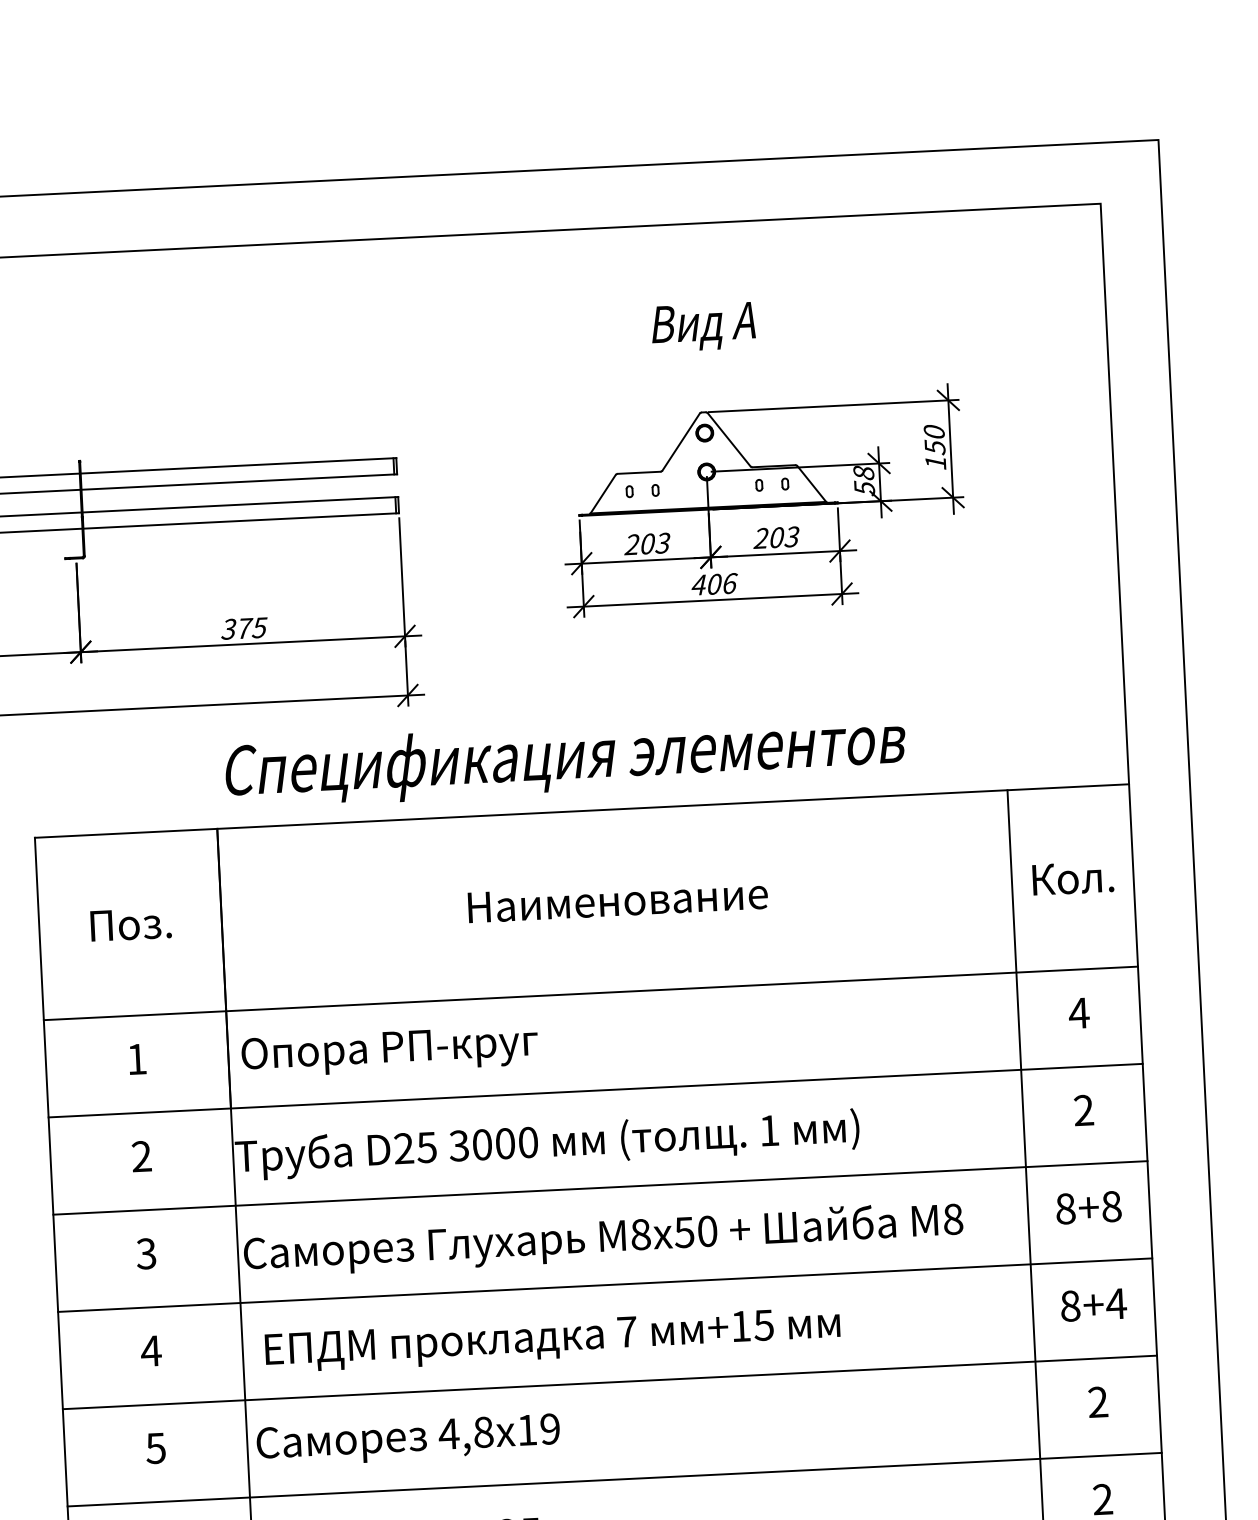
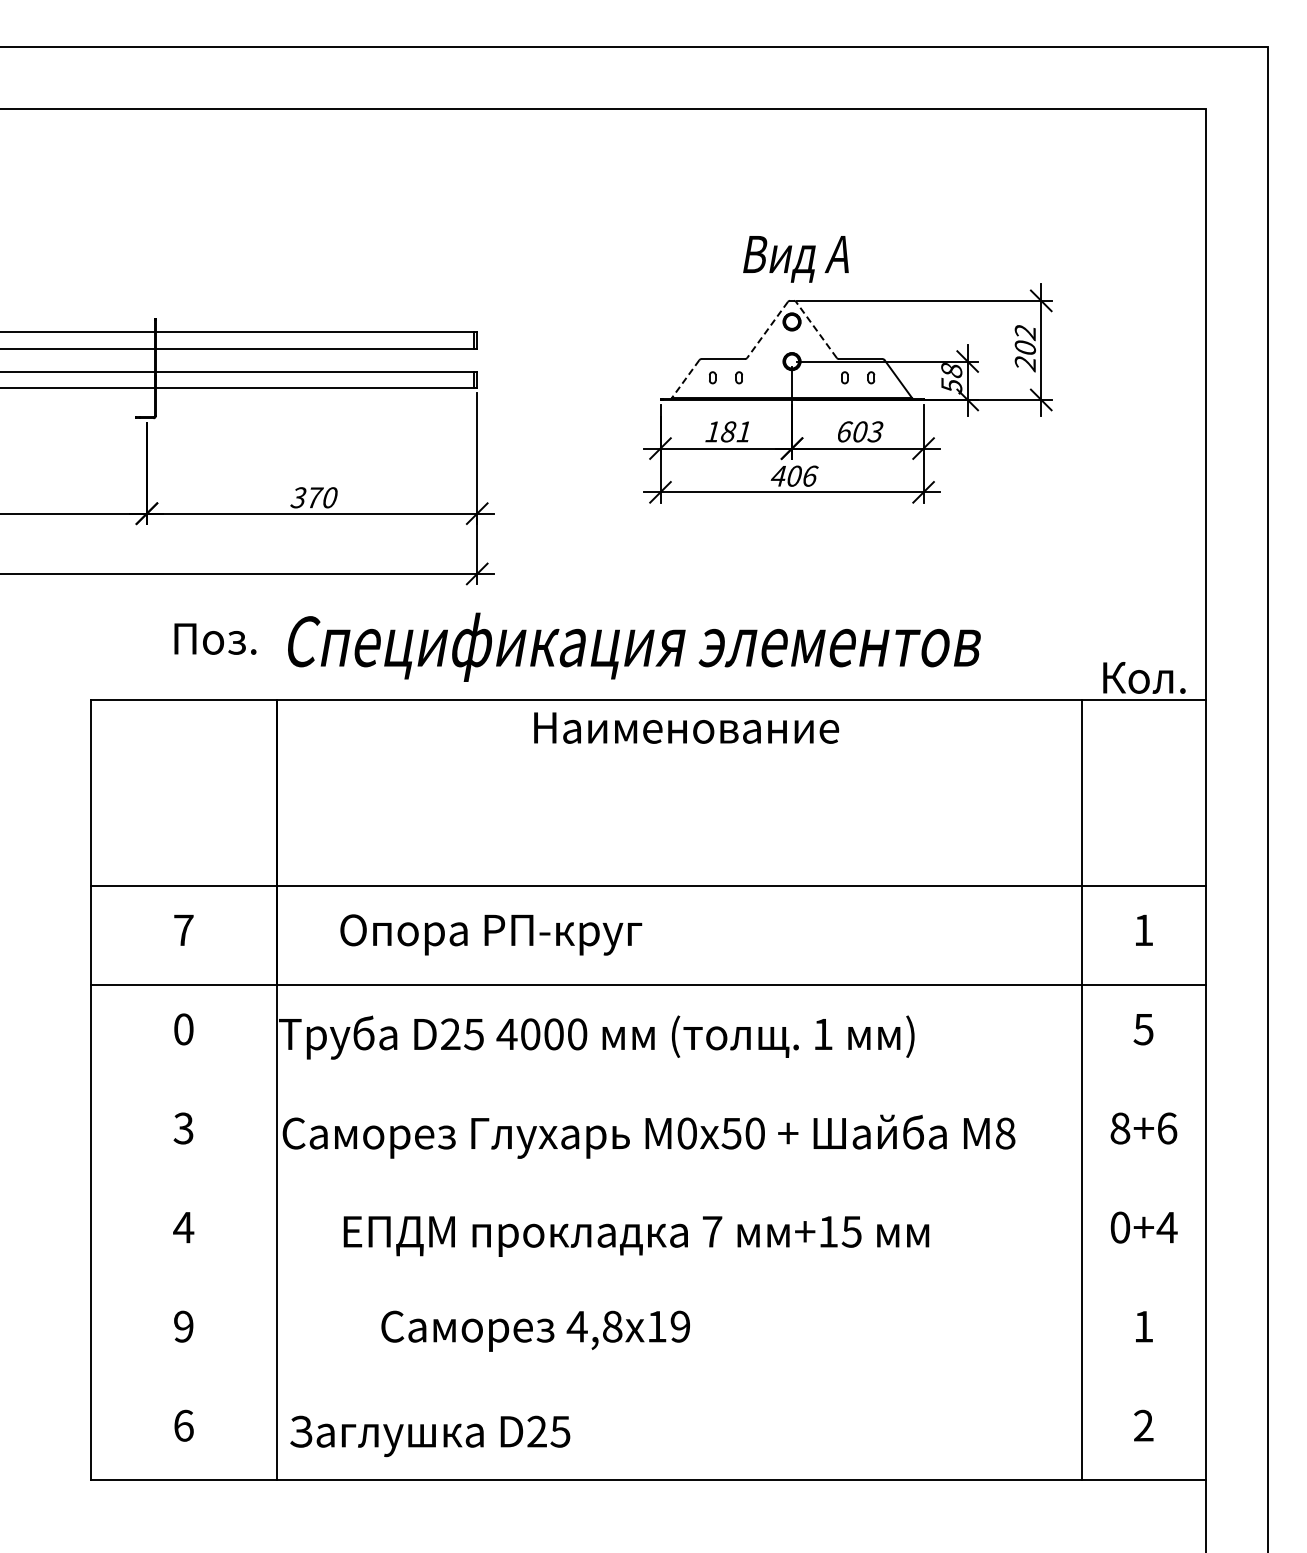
text: (703, 327) -> (795, 259), moved
line: (729, 439) -> (816, 329), solid -> dashed
line: (681, 441) -> (767, 329), solid -> dashed
text: (934, 447) -> (1024, 348), 150 -> 202
line: (602, 494) -> (685, 379), solid -> dashed
text: (761, 538) -> (844, 431), 203 -> 603
text: (646, 543) -> (727, 431), 203 -> 181
text: (259, 627) -> (329, 497), 375 -> 370
text: (1073, 877) -> (1144, 677), moved
text: (617, 900) -> (686, 727), moved
text: (131, 924) -> (215, 638), moved
text: (1078, 1012) -> (1143, 929), 4 -> 1
text: (390, 1051) -> (491, 934), moved
text: (136, 1058) -> (183, 929), 1 -> 7
text: (1083, 1110) -> (1143, 1029), 2 -> 5
text: (458, 1146) -> (506, 1034), 3000 -> 4000
text: (141, 1156) -> (183, 1029), 2 -> 0
line: (600, 1188) -> (648, 1084), removed
text: (1111, 1206) -> (1167, 1128), 8+8 -> 8+6
text: (641, 1234) -> (687, 1133), 8 -> 0
line: (605, 1285) -> (648, 1183), removed
text: (1070, 1306) -> (1120, 1227), 8+4 -> 0+4
text: (552, 1340) -> (636, 1236), moved
line: (610, 1382) -> (648, 1282), removed
text: (1097, 1402) -> (1143, 1326), 2 -> 1
text: (408, 1439) -> (535, 1330), moved
text: (155, 1448) -> (183, 1326), 5 -> 9
line: (614, 1479) -> (648, 1381), removed

